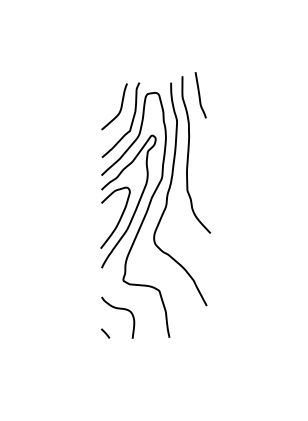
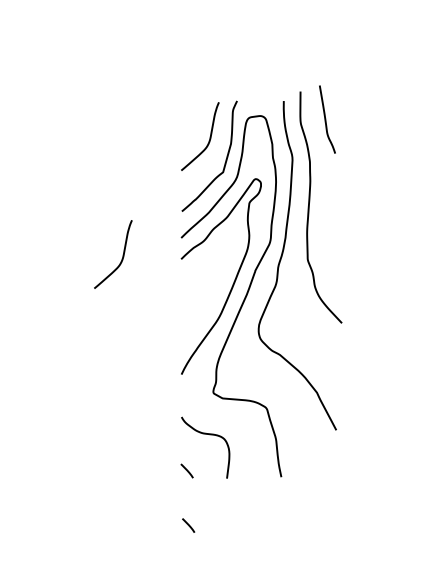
curve: (61, 186) -> (122, 254), added
curve: (119, 218) -> (207, 301), removed
curve: (106, 370) -> (188, 525), added

